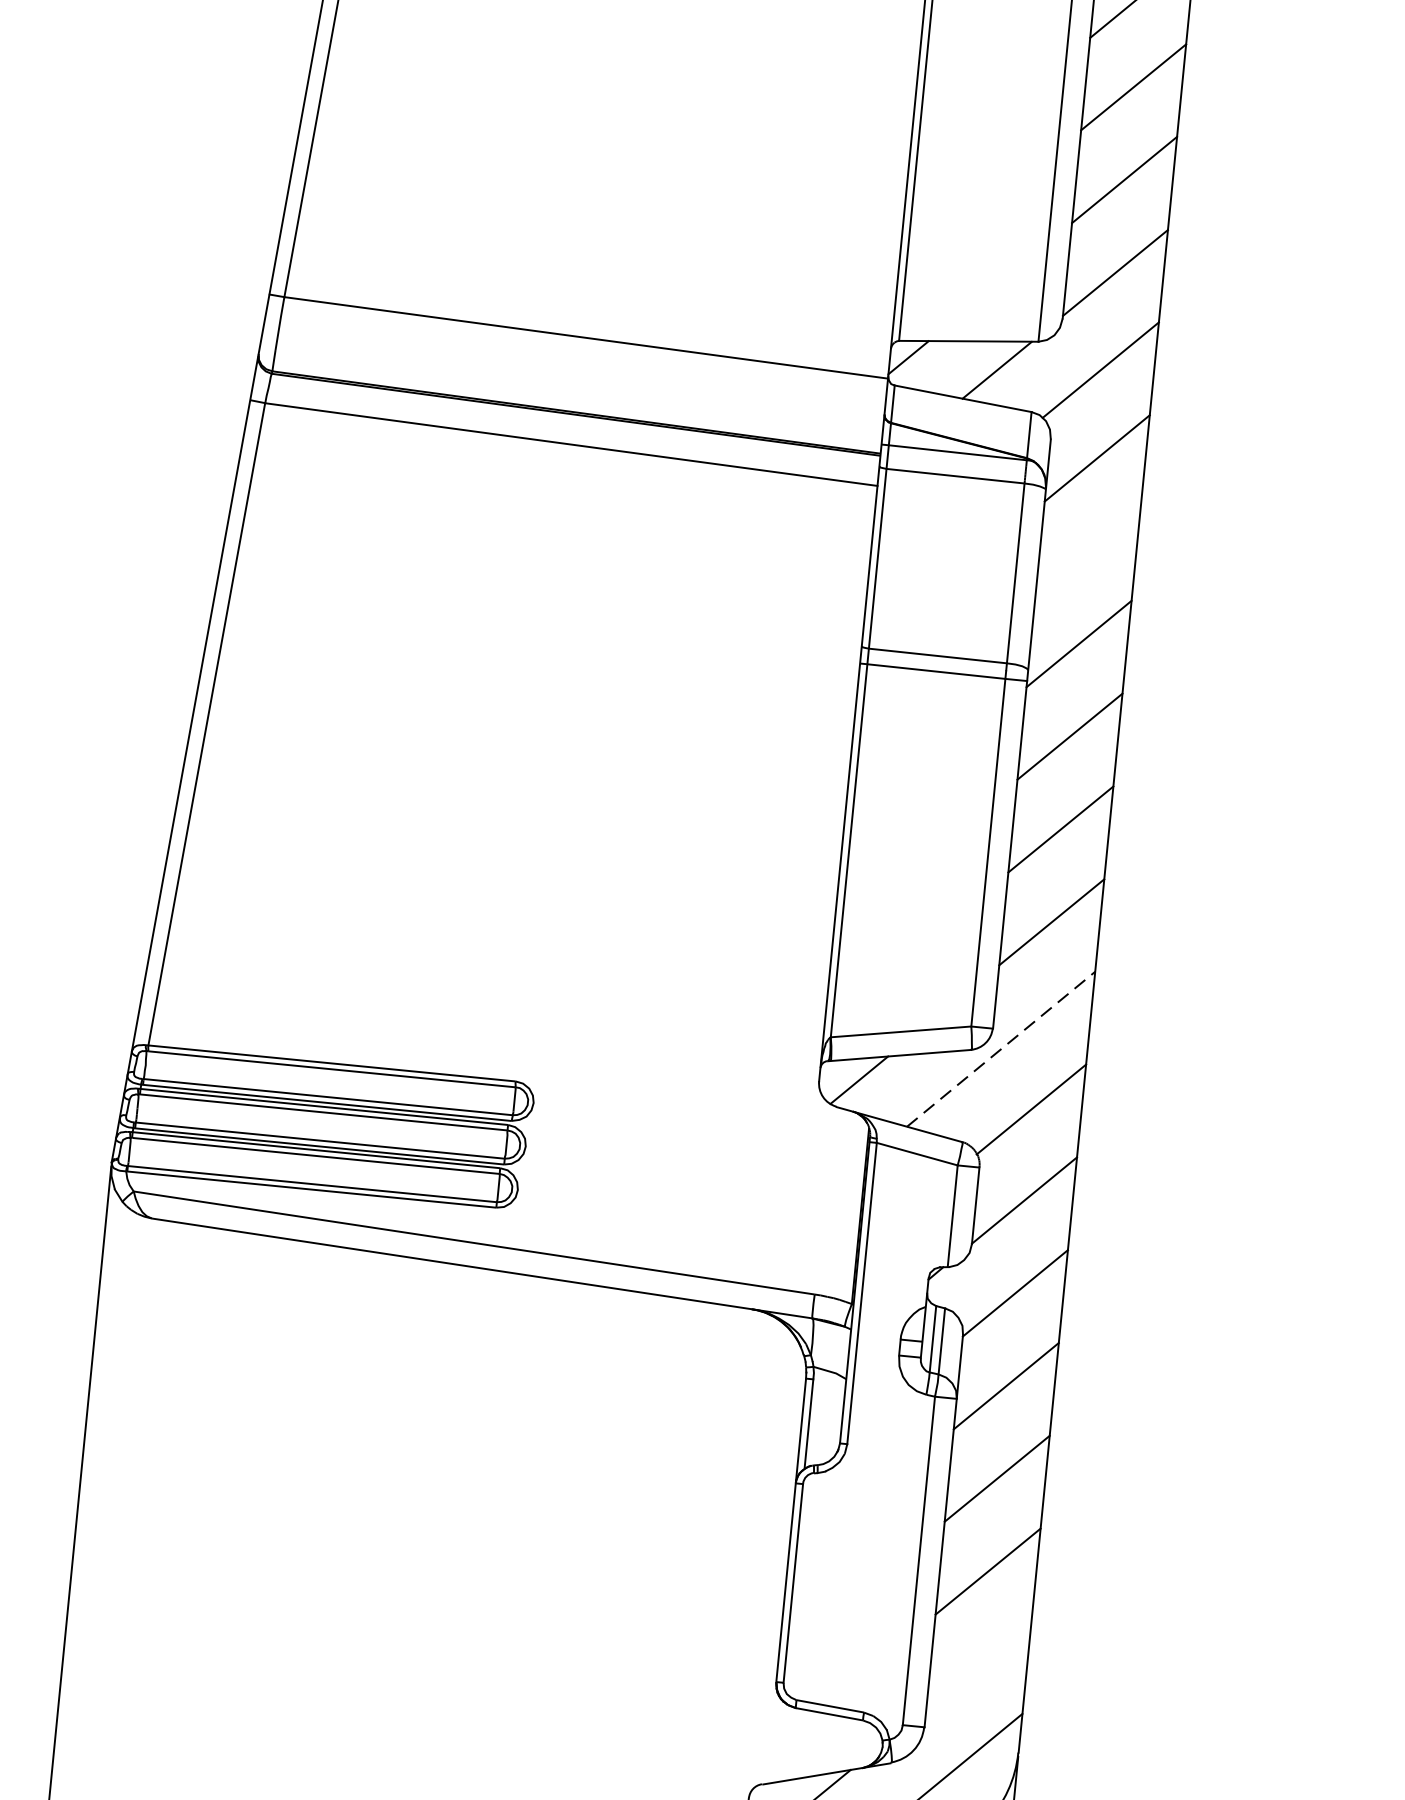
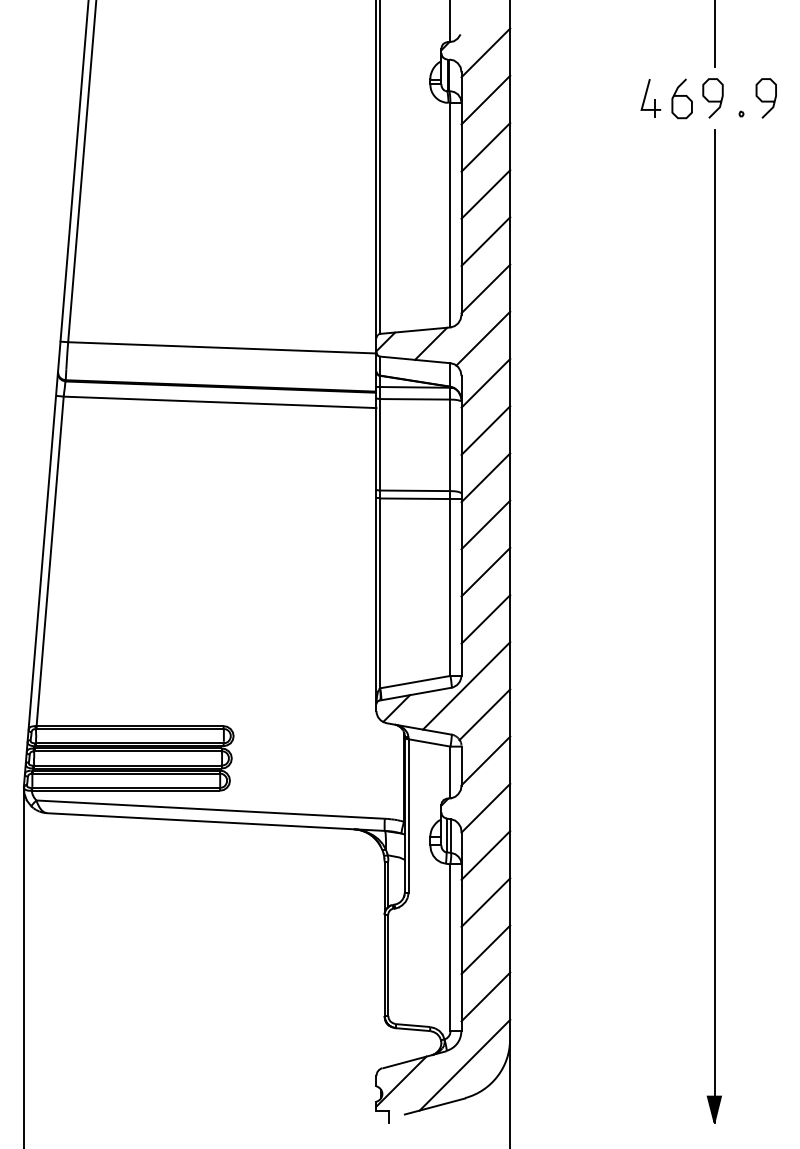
line: (1087, 550) -> (485, 430), added
line: (1000, 1048) -> (466, 685), dashed -> solid
line: (978, 1663) -> (485, 996), added

